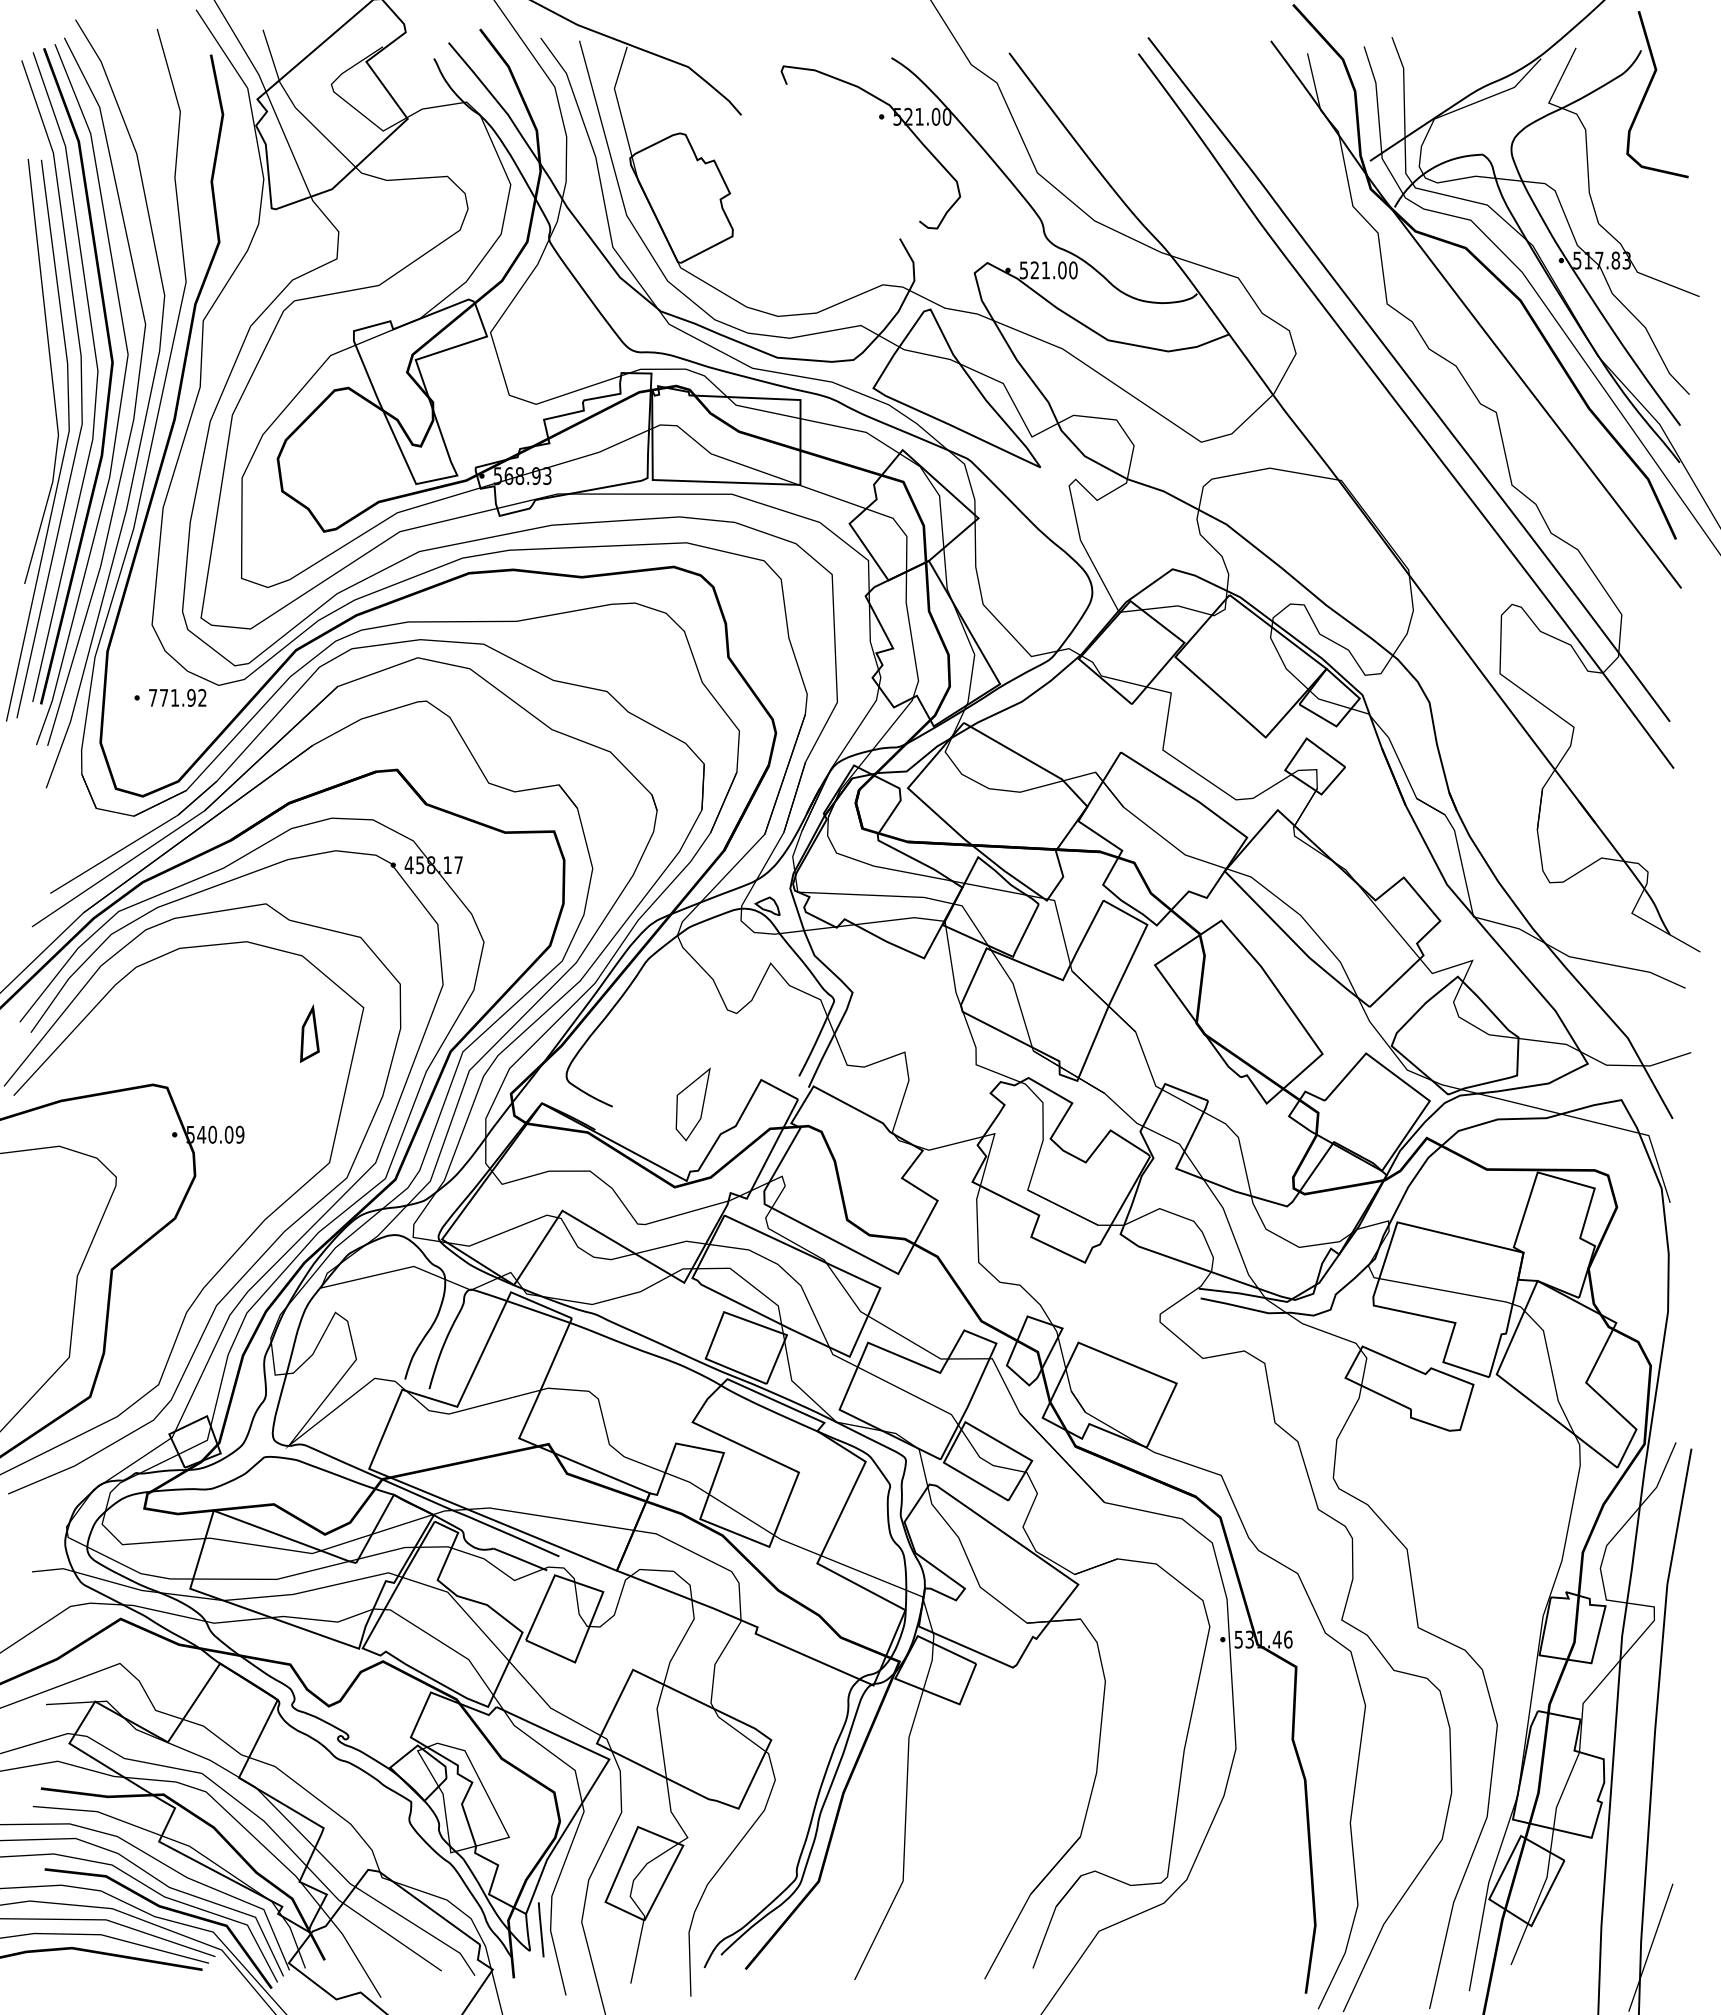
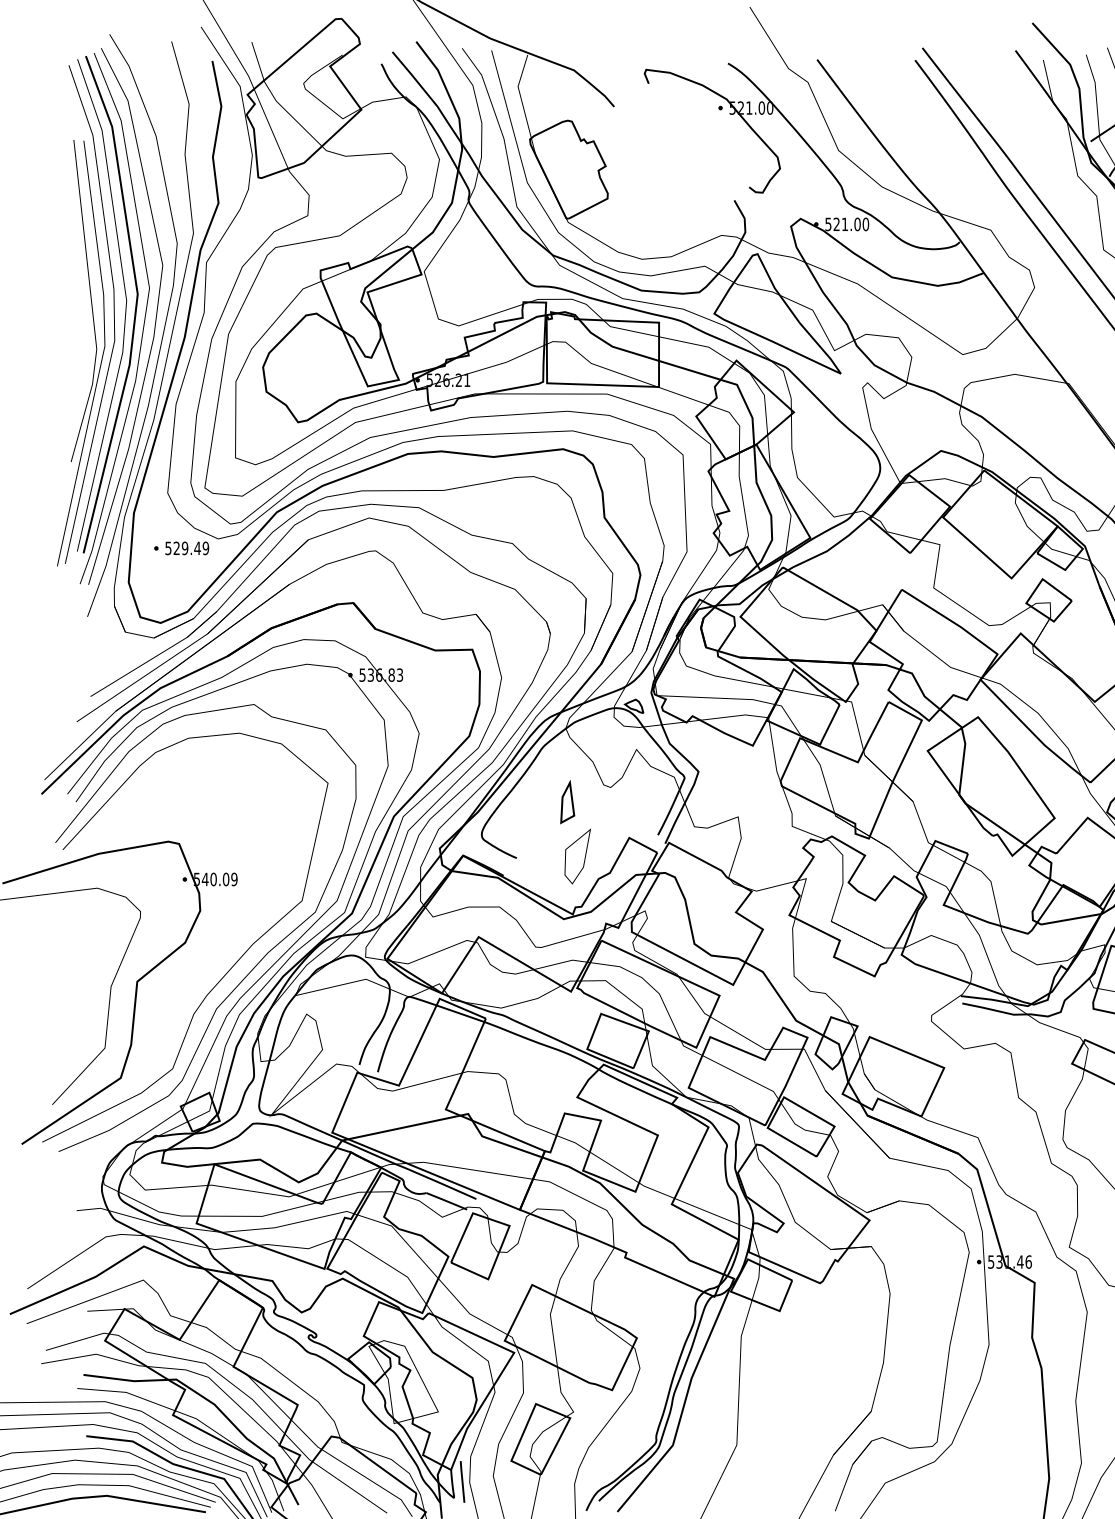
text: (527, 476) -> (452, 380), 568.93 -> 526.21
text: (177, 697) -> (186, 548), 771.92 -> 529.49
text: (433, 865) -> (380, 675), 458.17 -> 536.83
part: (309, 1033) -> (567, 801), moved

